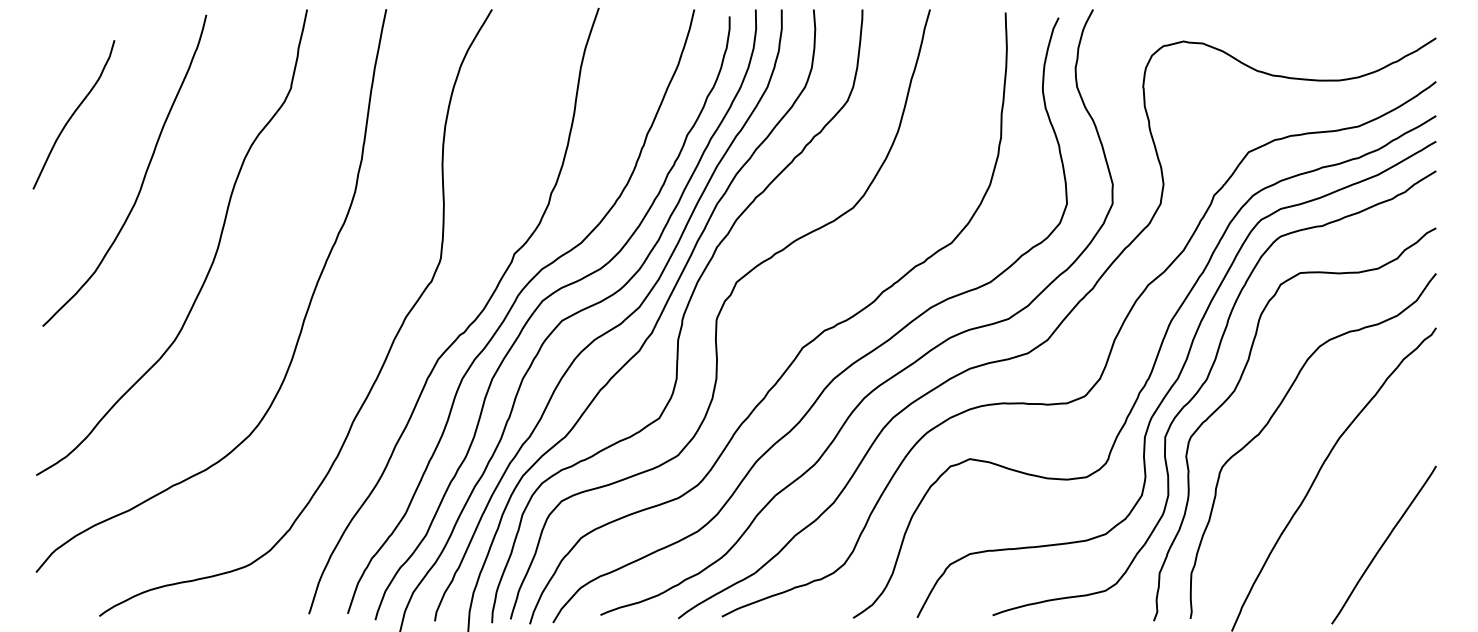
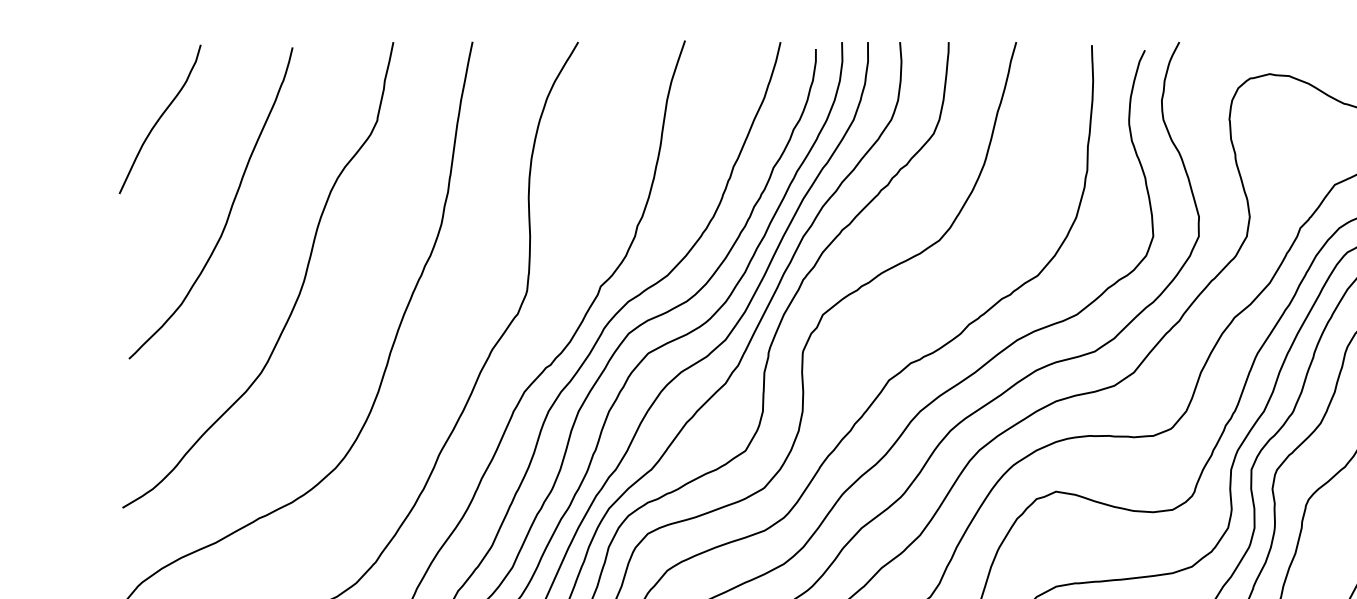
curve: (73, 114) -> (159, 119), moved

